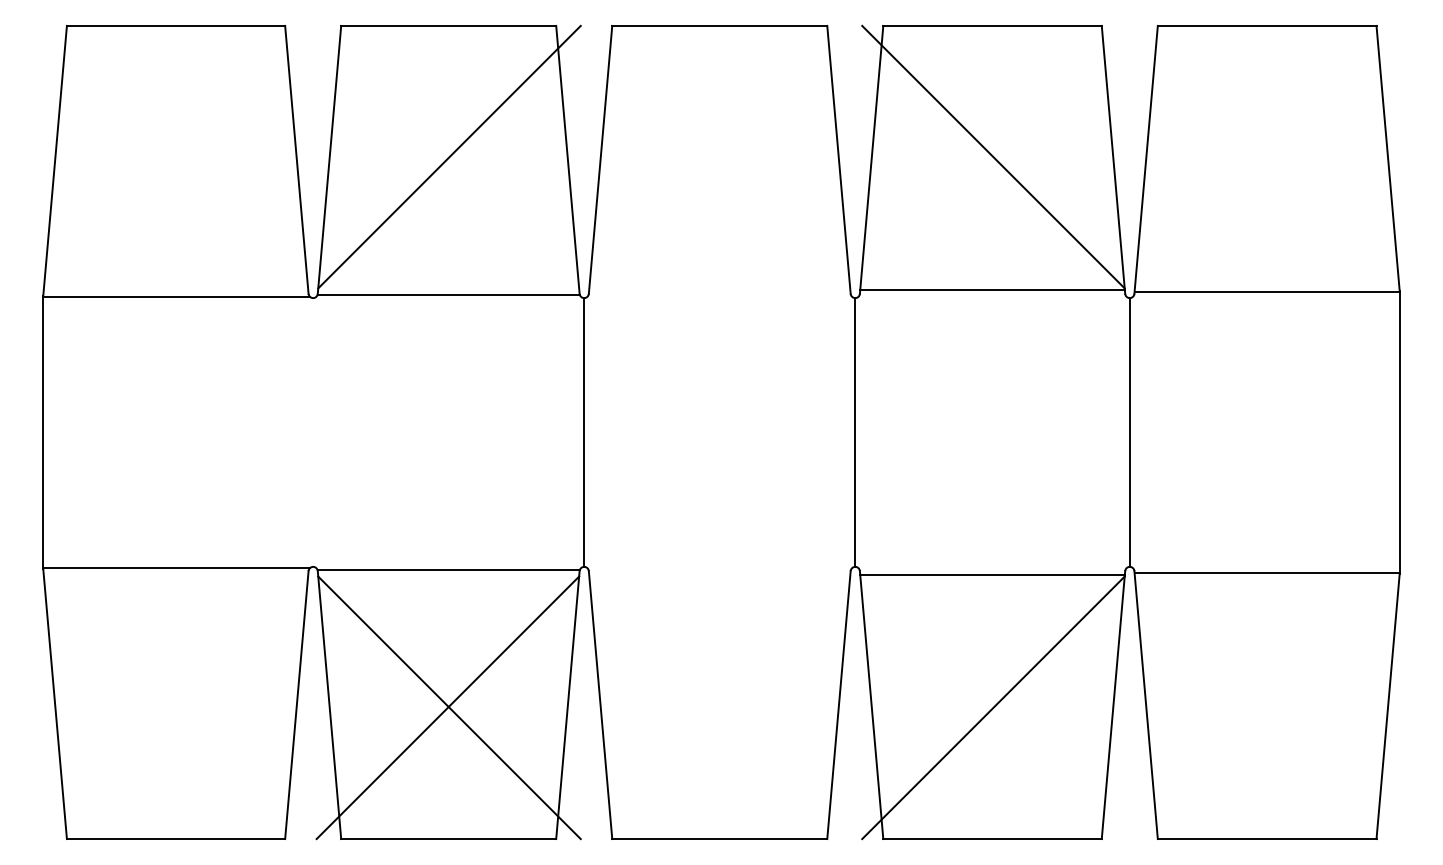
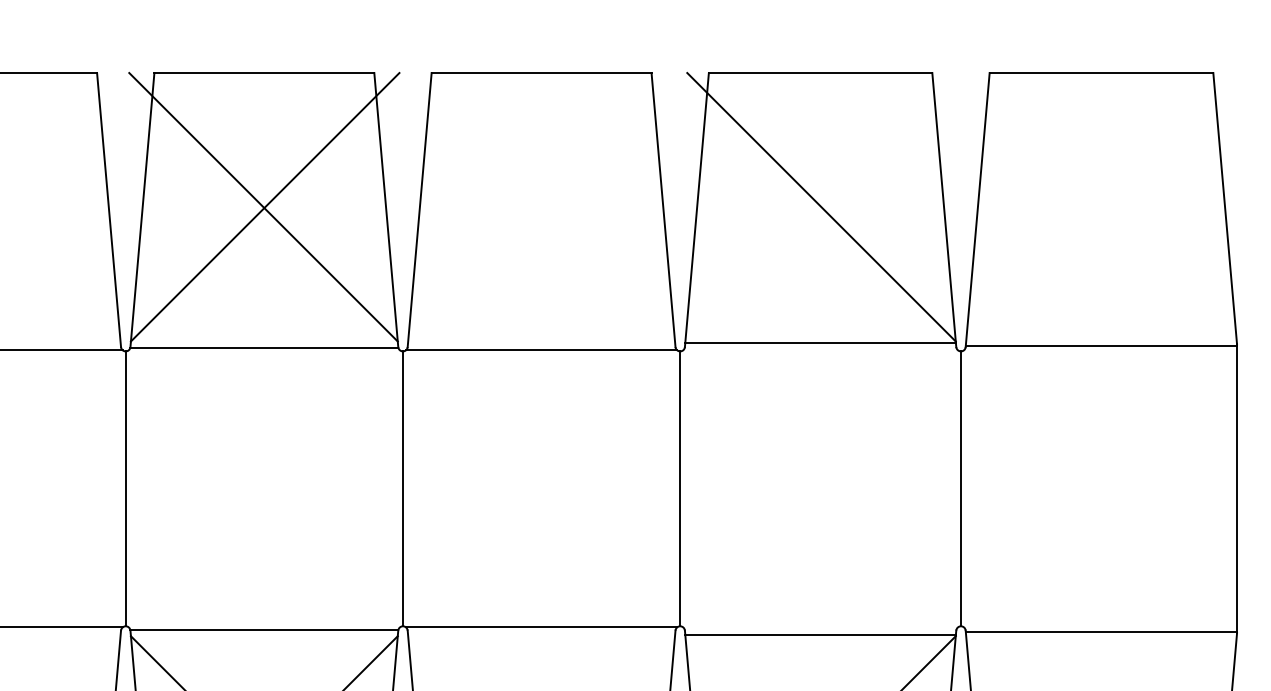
line: (447, 156) -> (263, 206), added
line: (719, 296) -> (541, 349), added
line: (313, 432) -> (126, 488), added
line: (719, 568) -> (541, 627), added

